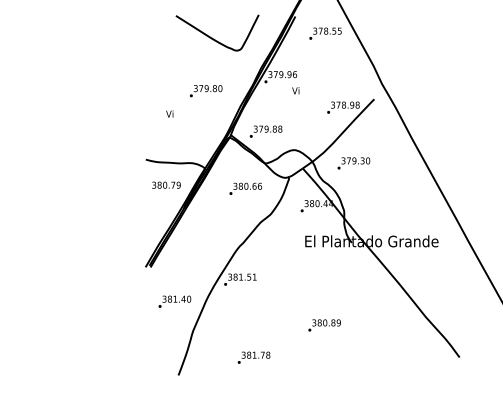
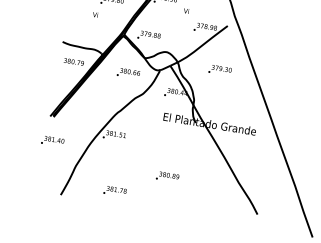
text: (295, 90) -> (186, 10), moved
text: (169, 113) -> (95, 14), moved
text: (353, 163) -> (219, 70), moved
text: (174, 301) -> (52, 141), moved

